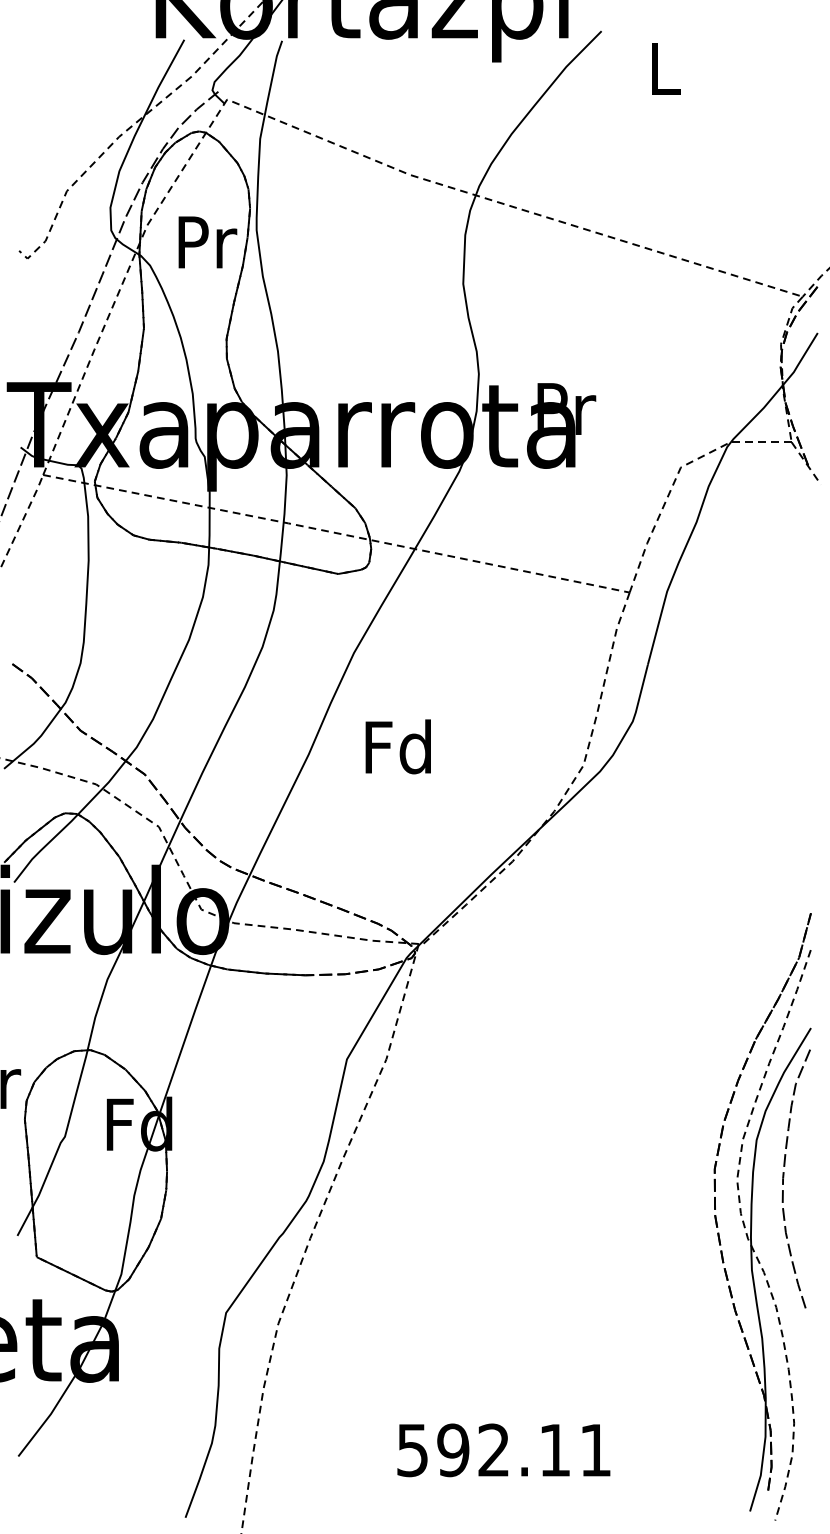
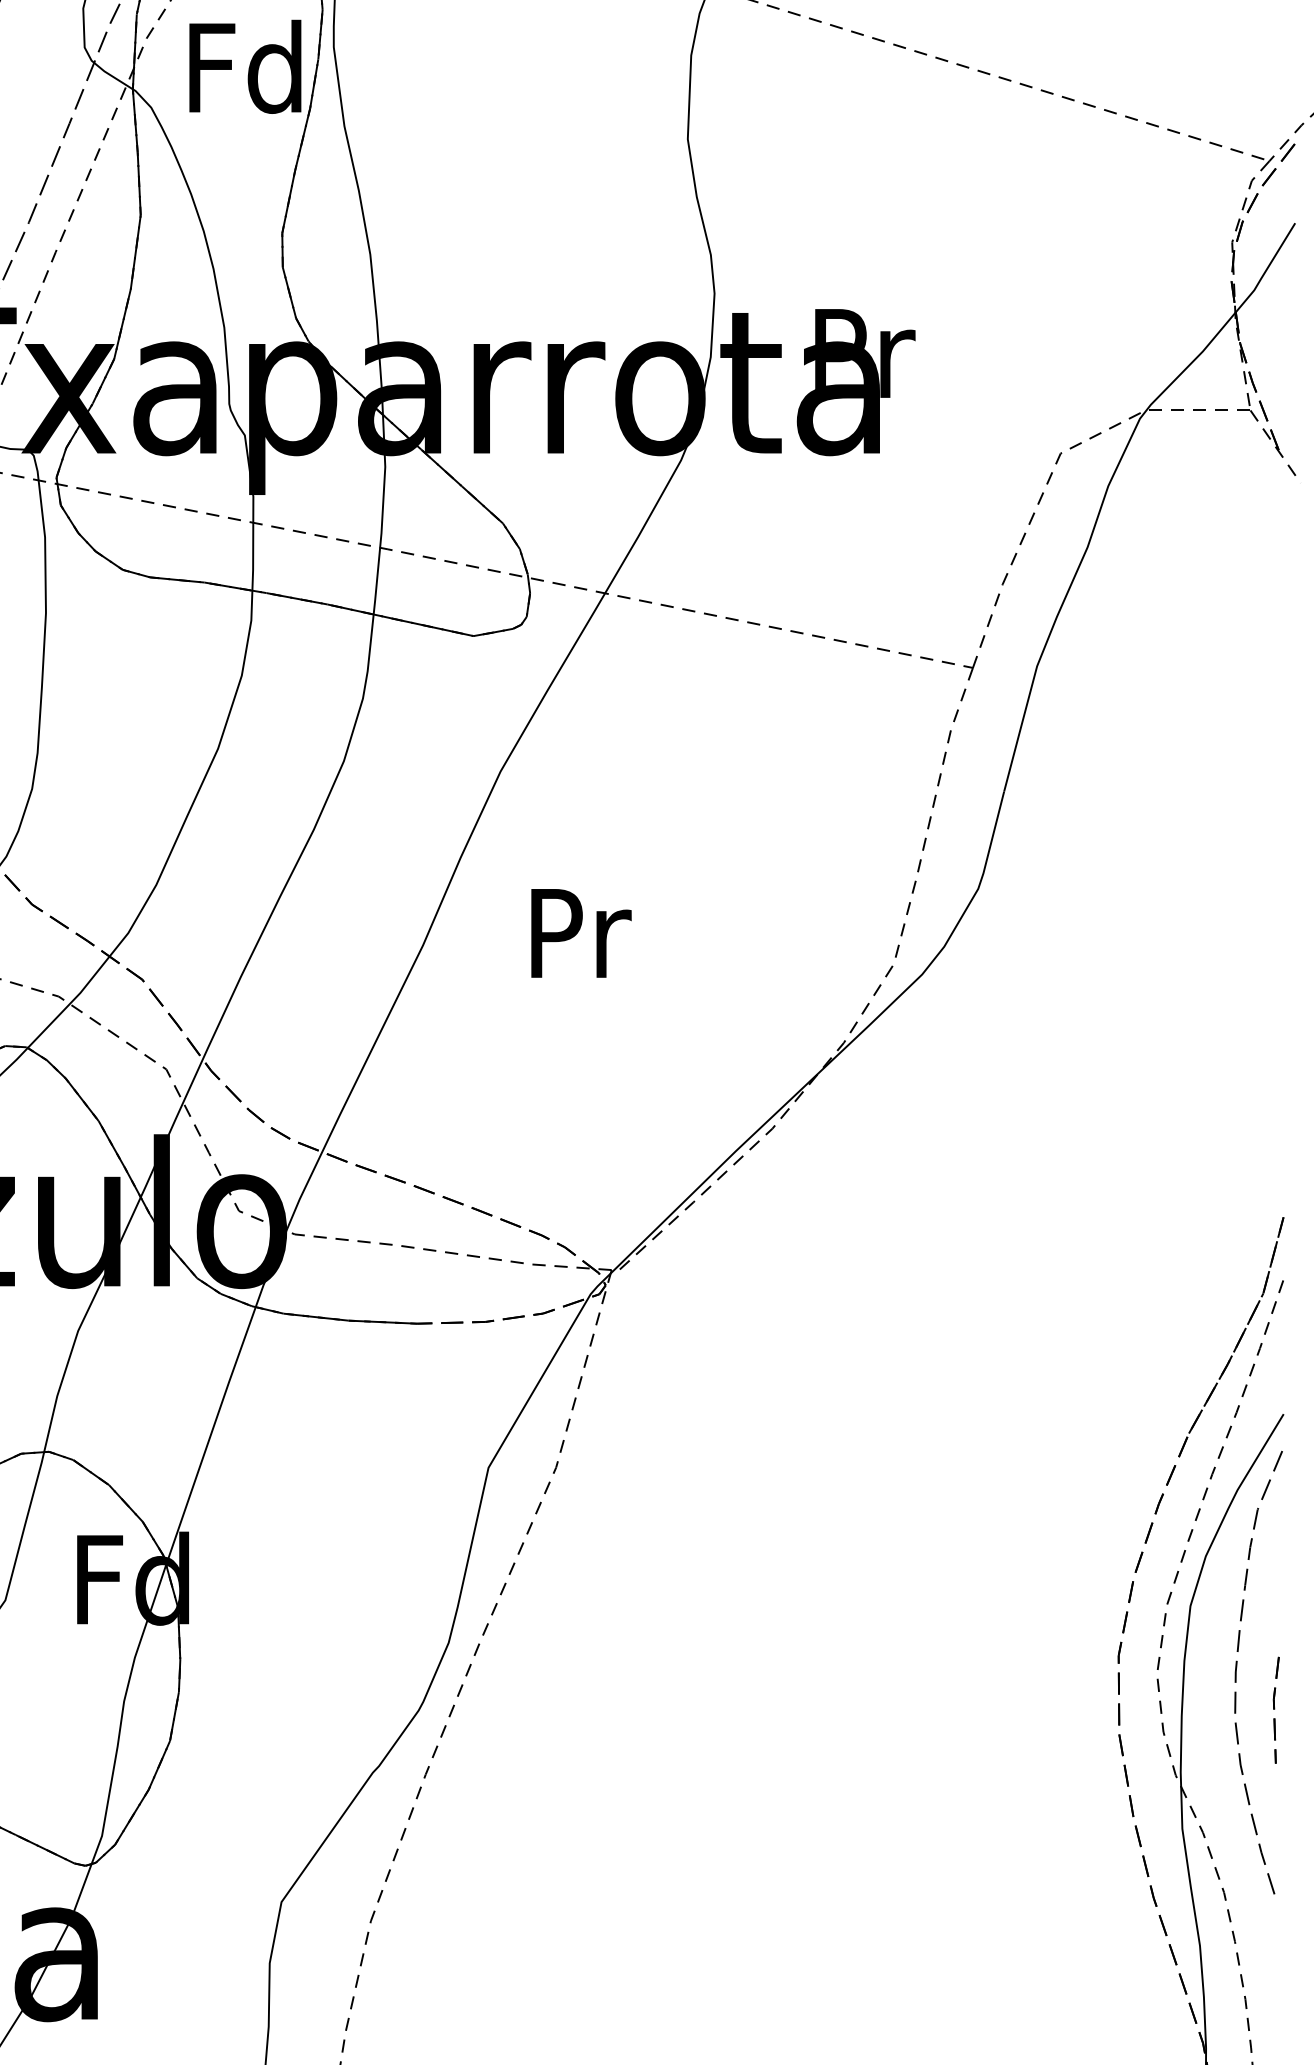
text: (204, 241) -> (244, 66), Pr -> Fd
text: (397, 746) -> (575, 931), Fd -> Pr
part: (806, 1200) -> (1275, 1709), added

